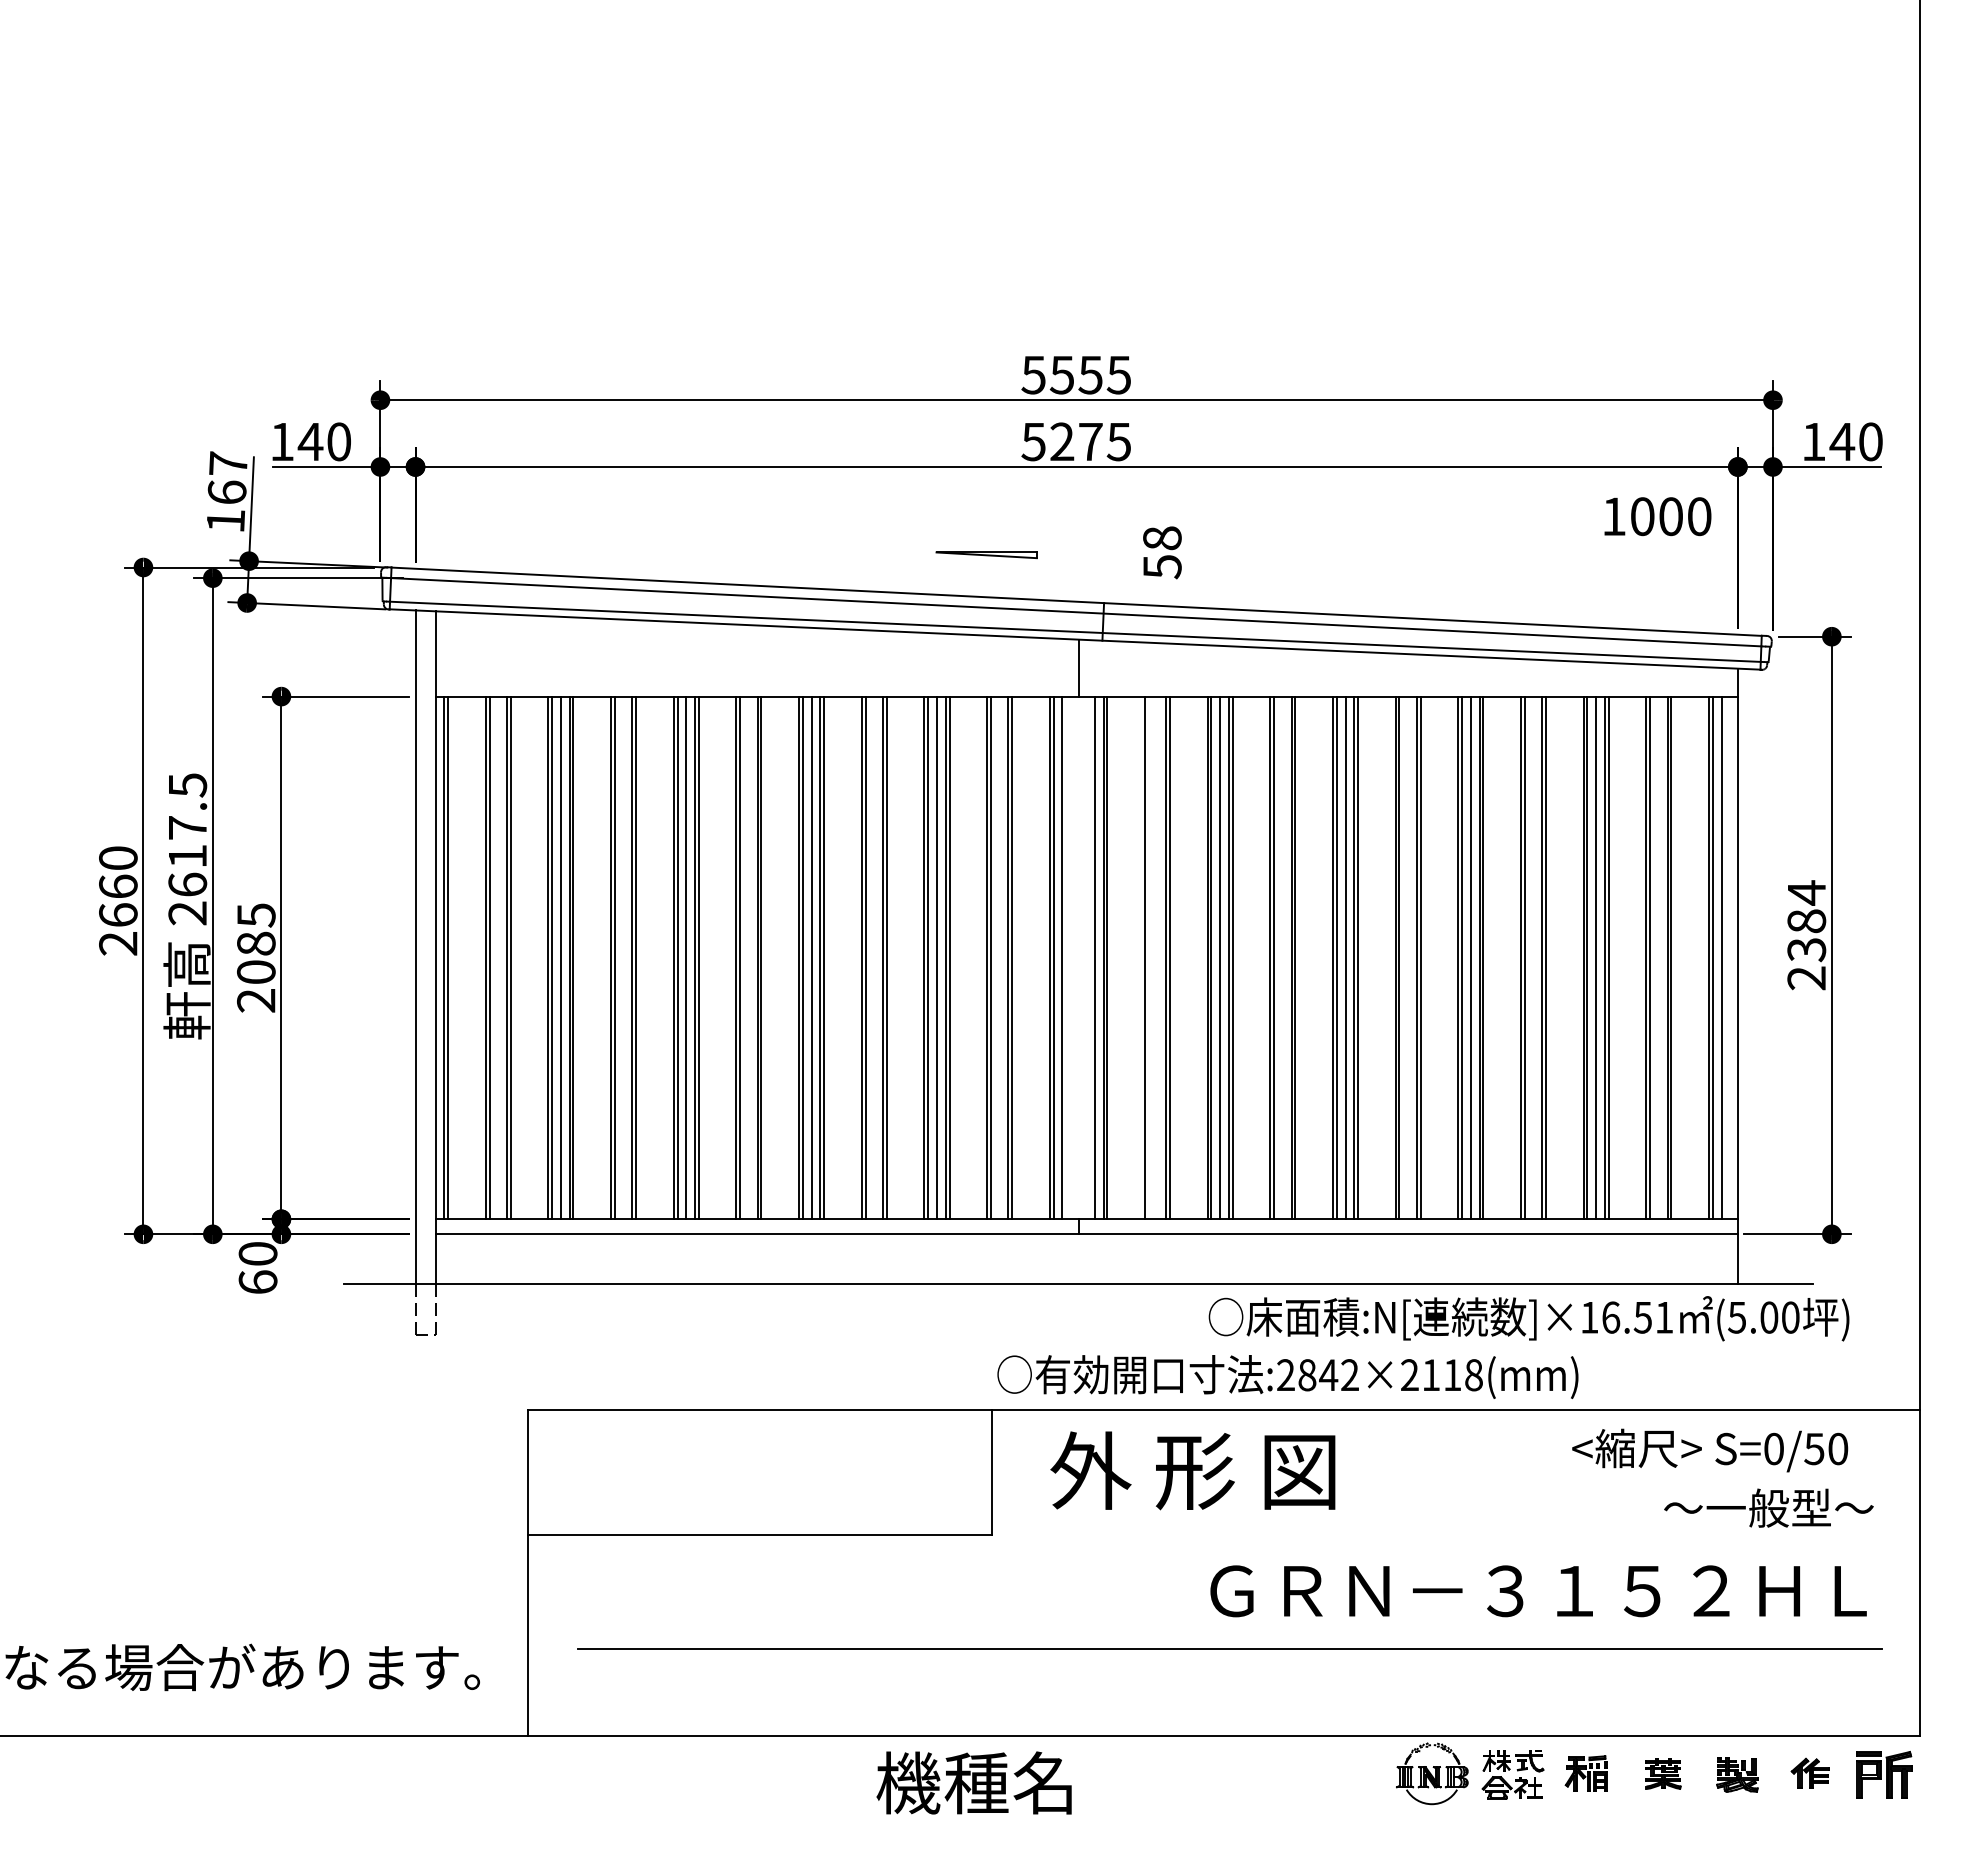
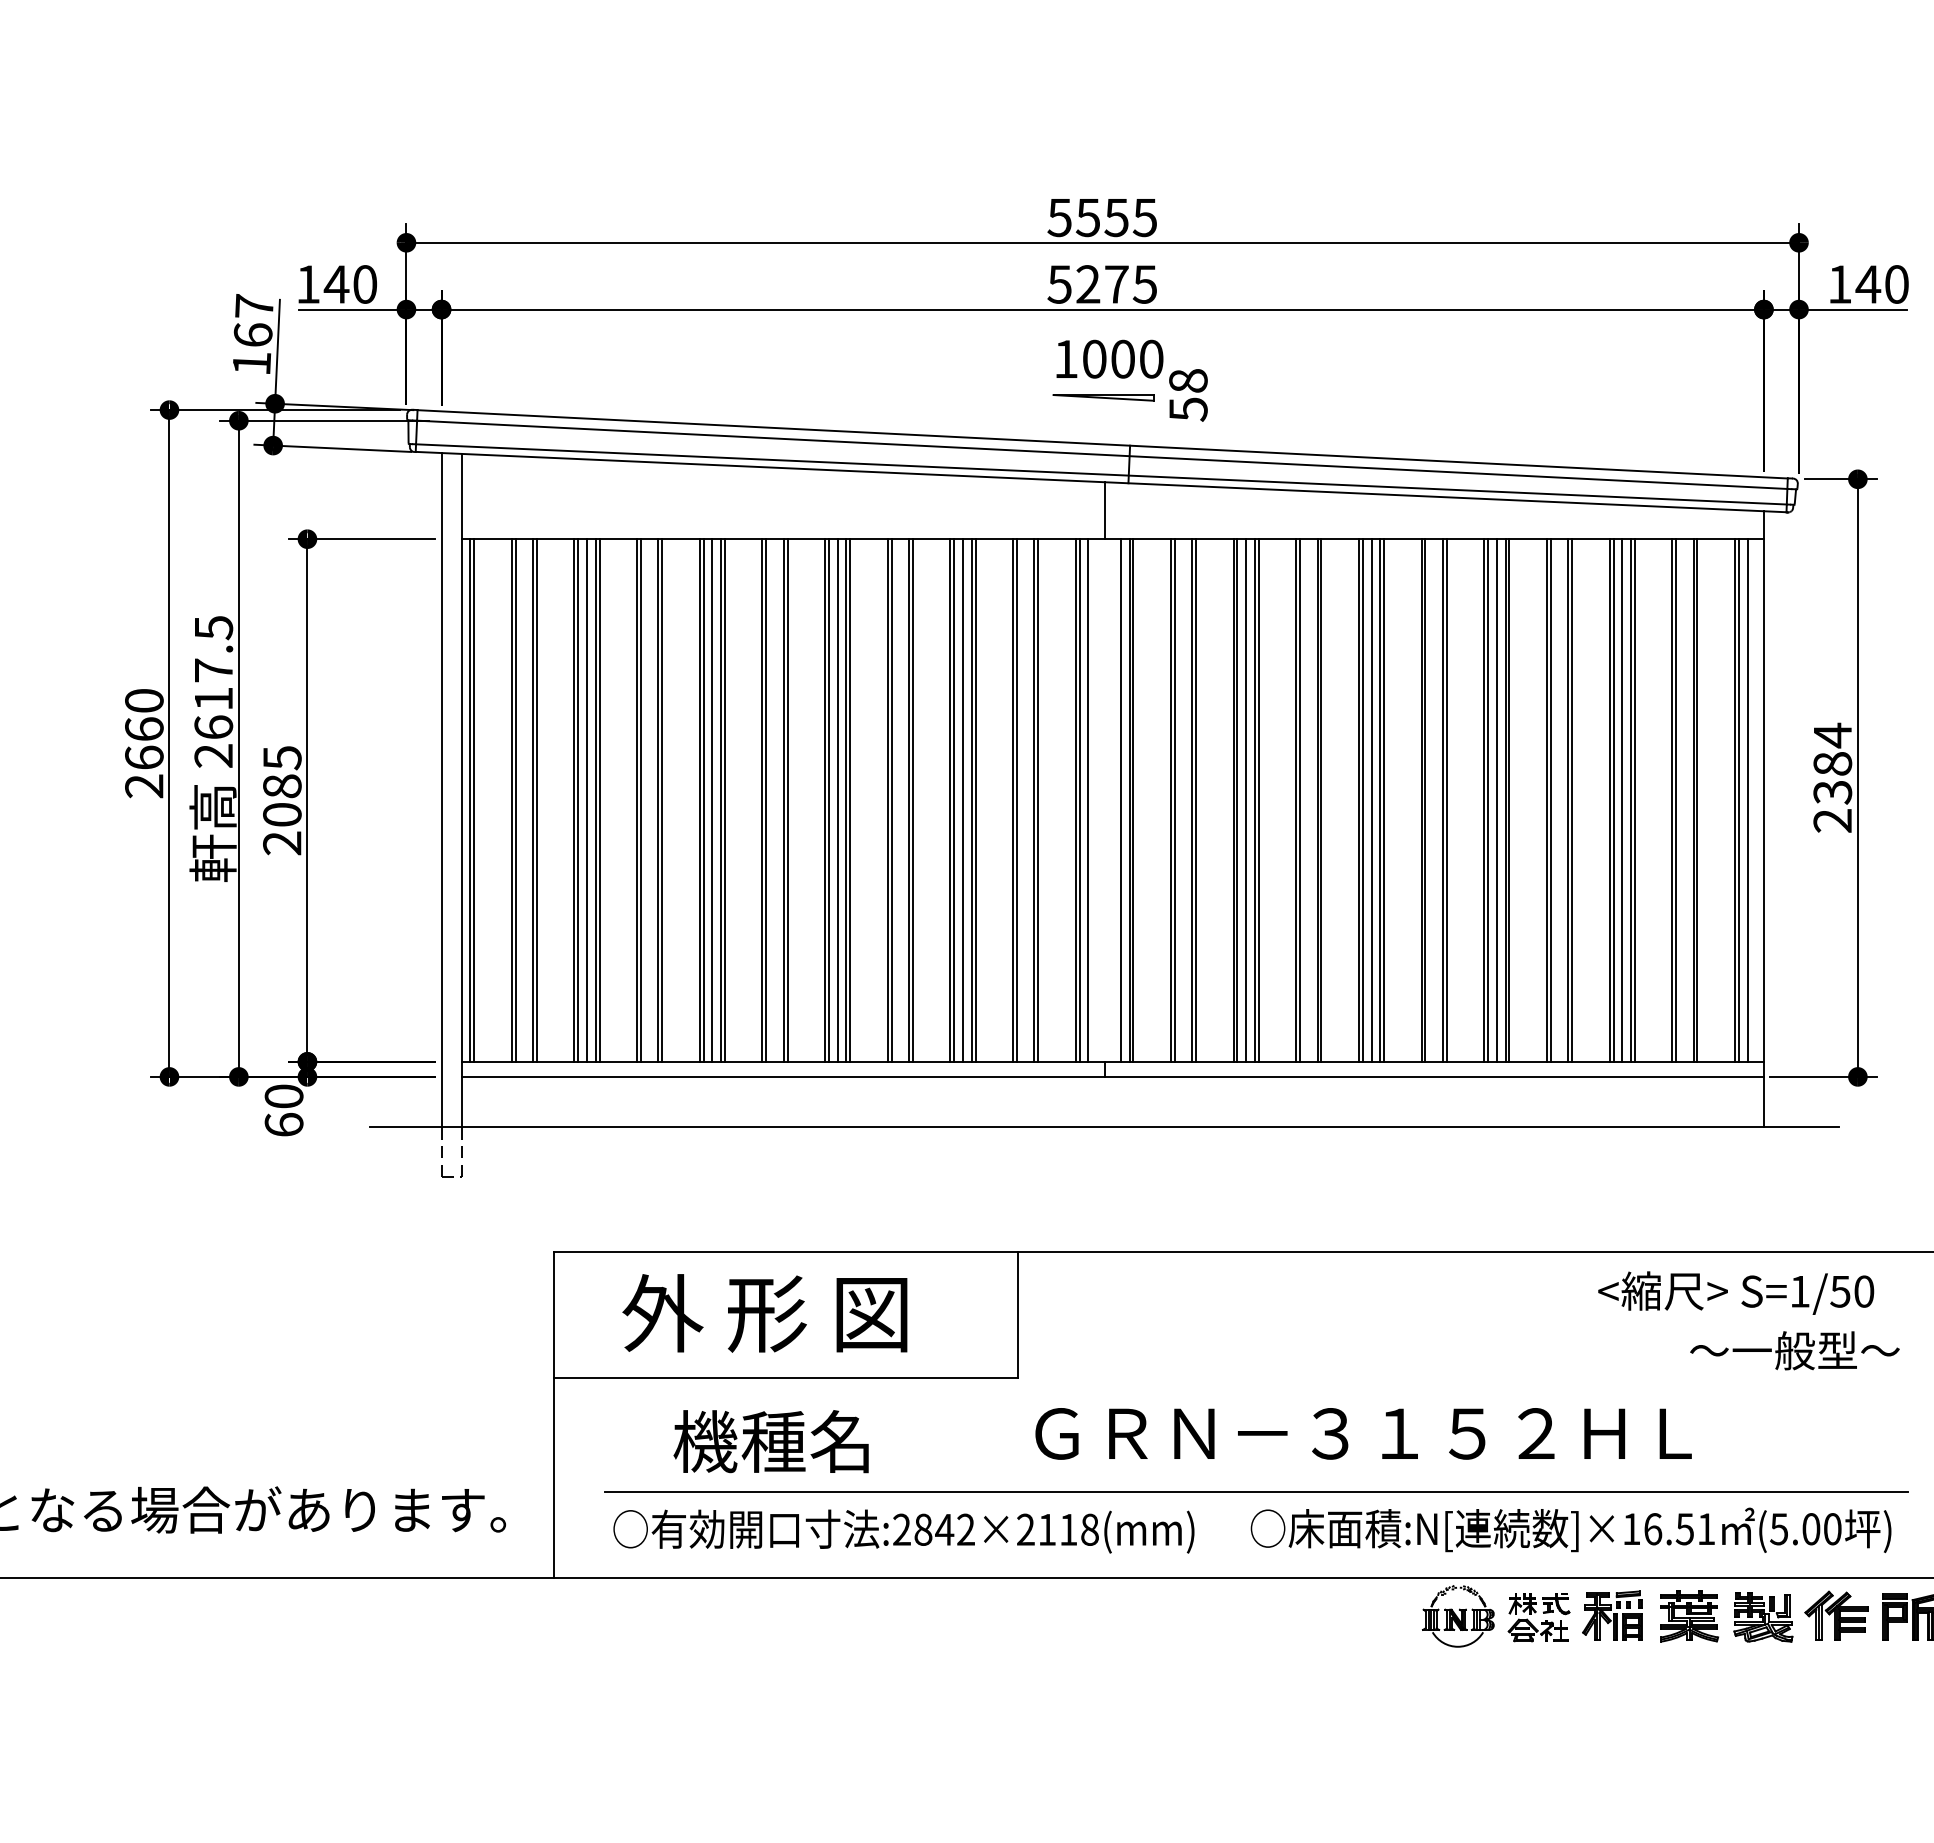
text: (1657, 516) -> (1109, 359), moved
part: (986, 555) -> (1103, 398), moved
line: (1148, 957) -> (1174, 800), added
text: (1528, 1318) -> (1570, 1530), moved
text: (1287, 1376) -> (903, 1531), moved
text: (1773, 1448) -> (1799, 1291), S=0/50 -> S=1/50
text: (1192, 1470) -> (764, 1313), moved
text: (1538, 1591) -> (1363, 1434), moved
part: (1586, 1773) -> (1612, 1616), size x1.43
part: (1663, 1773) -> (1689, 1616), size x1.67
part: (1810, 1773) -> (1836, 1616), size x1.67
part: (1737, 1774) -> (1763, 1617), size x1.43
text: (973, 1782) -> (770, 1441), moved

